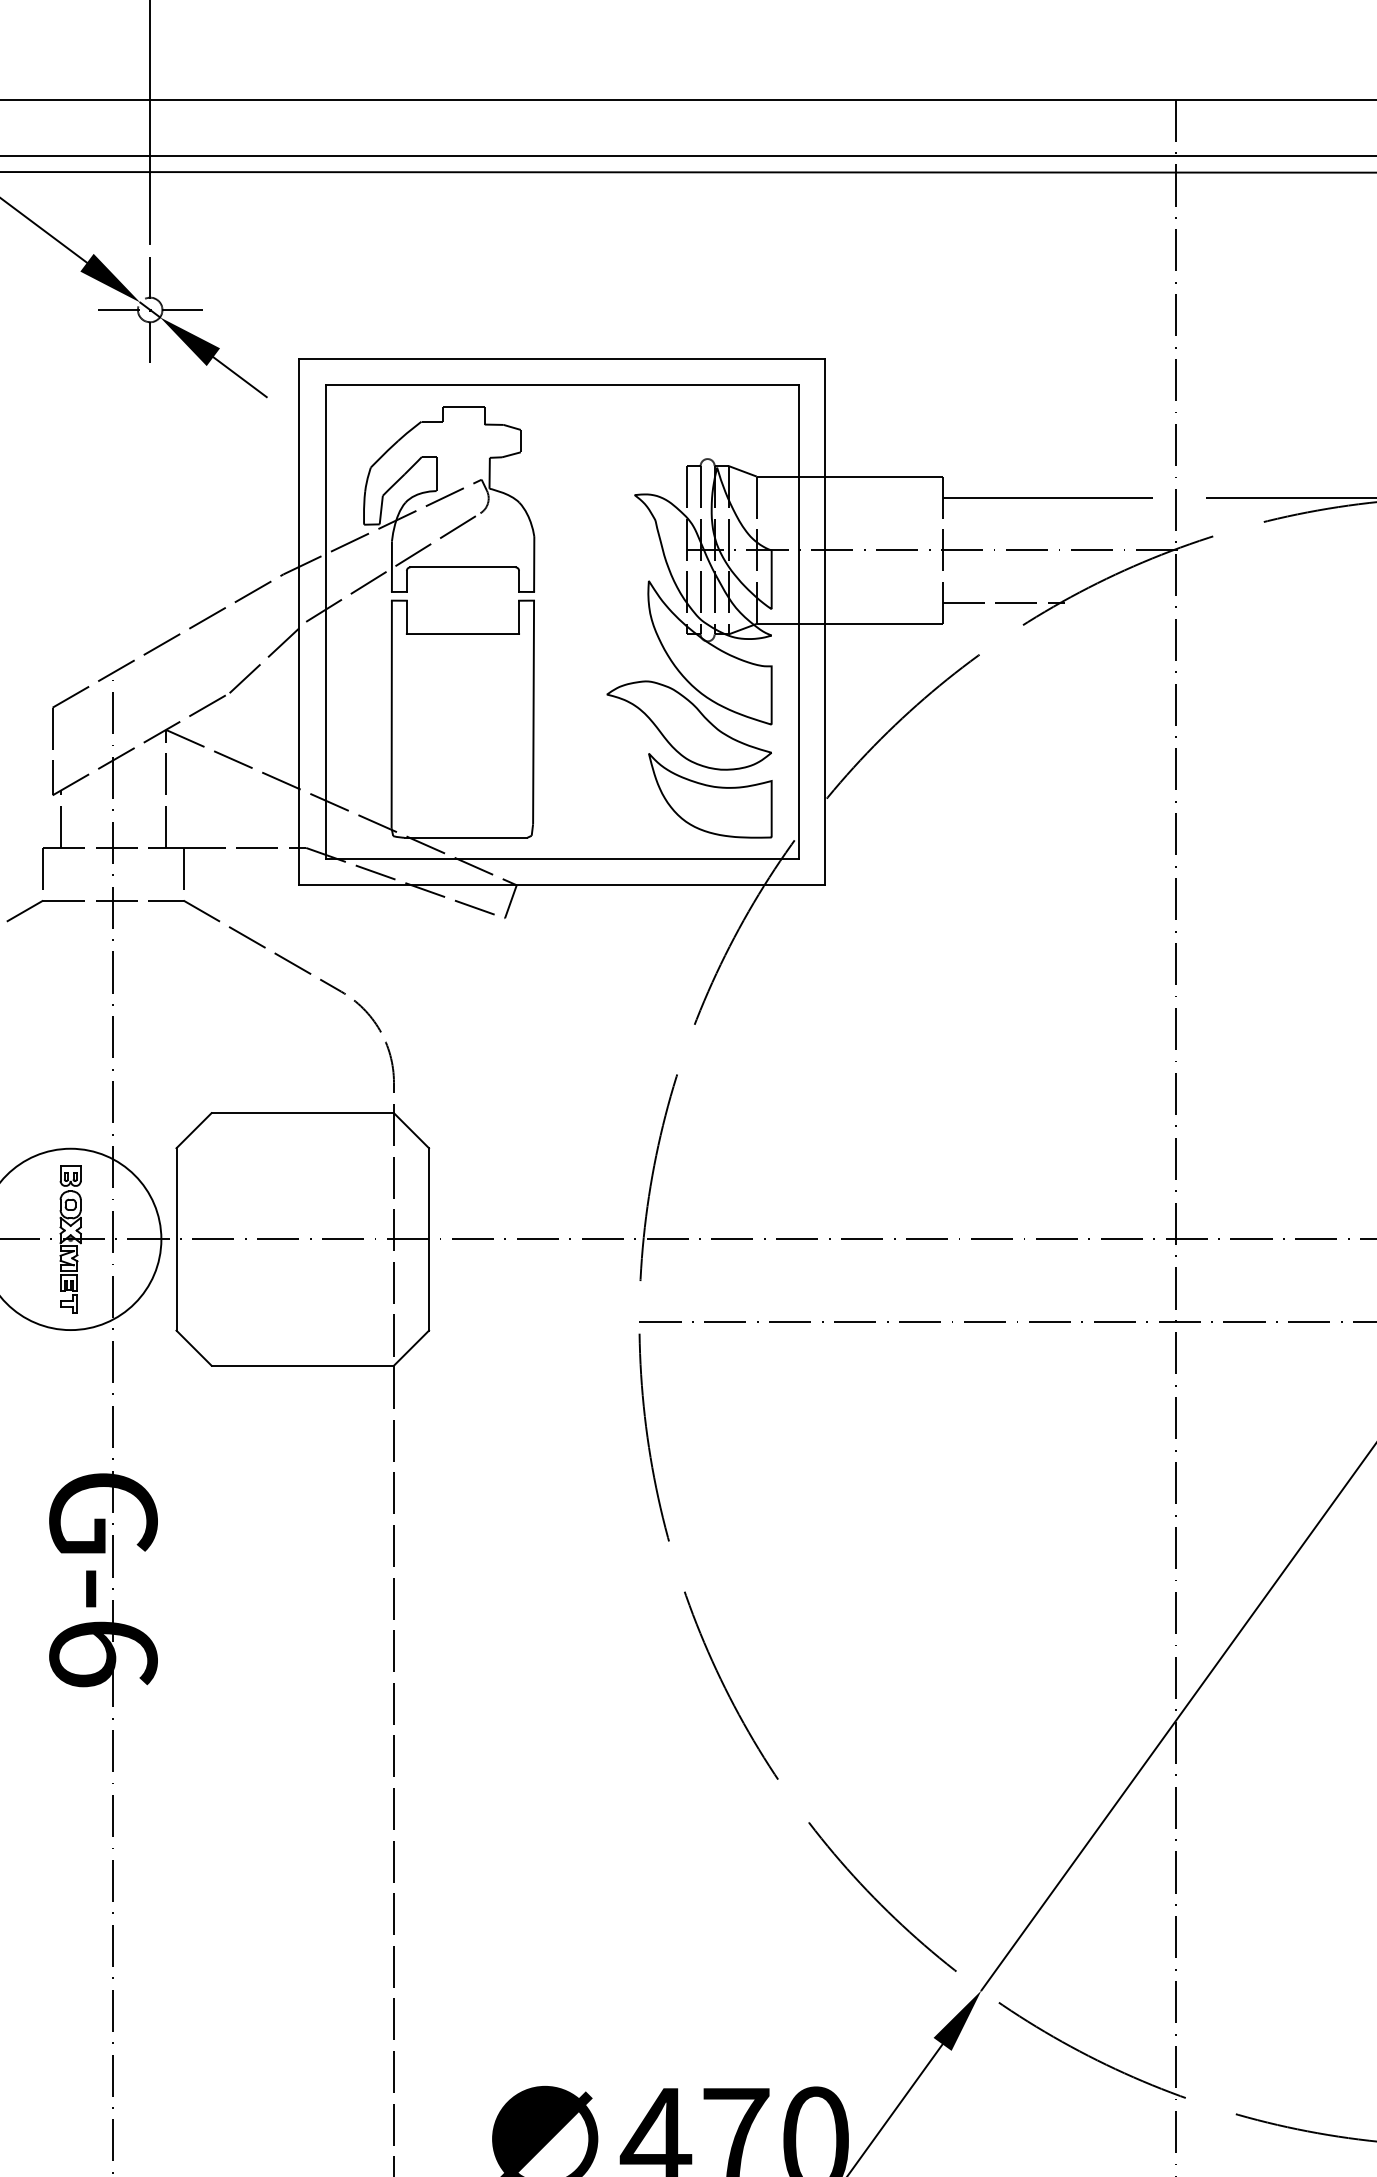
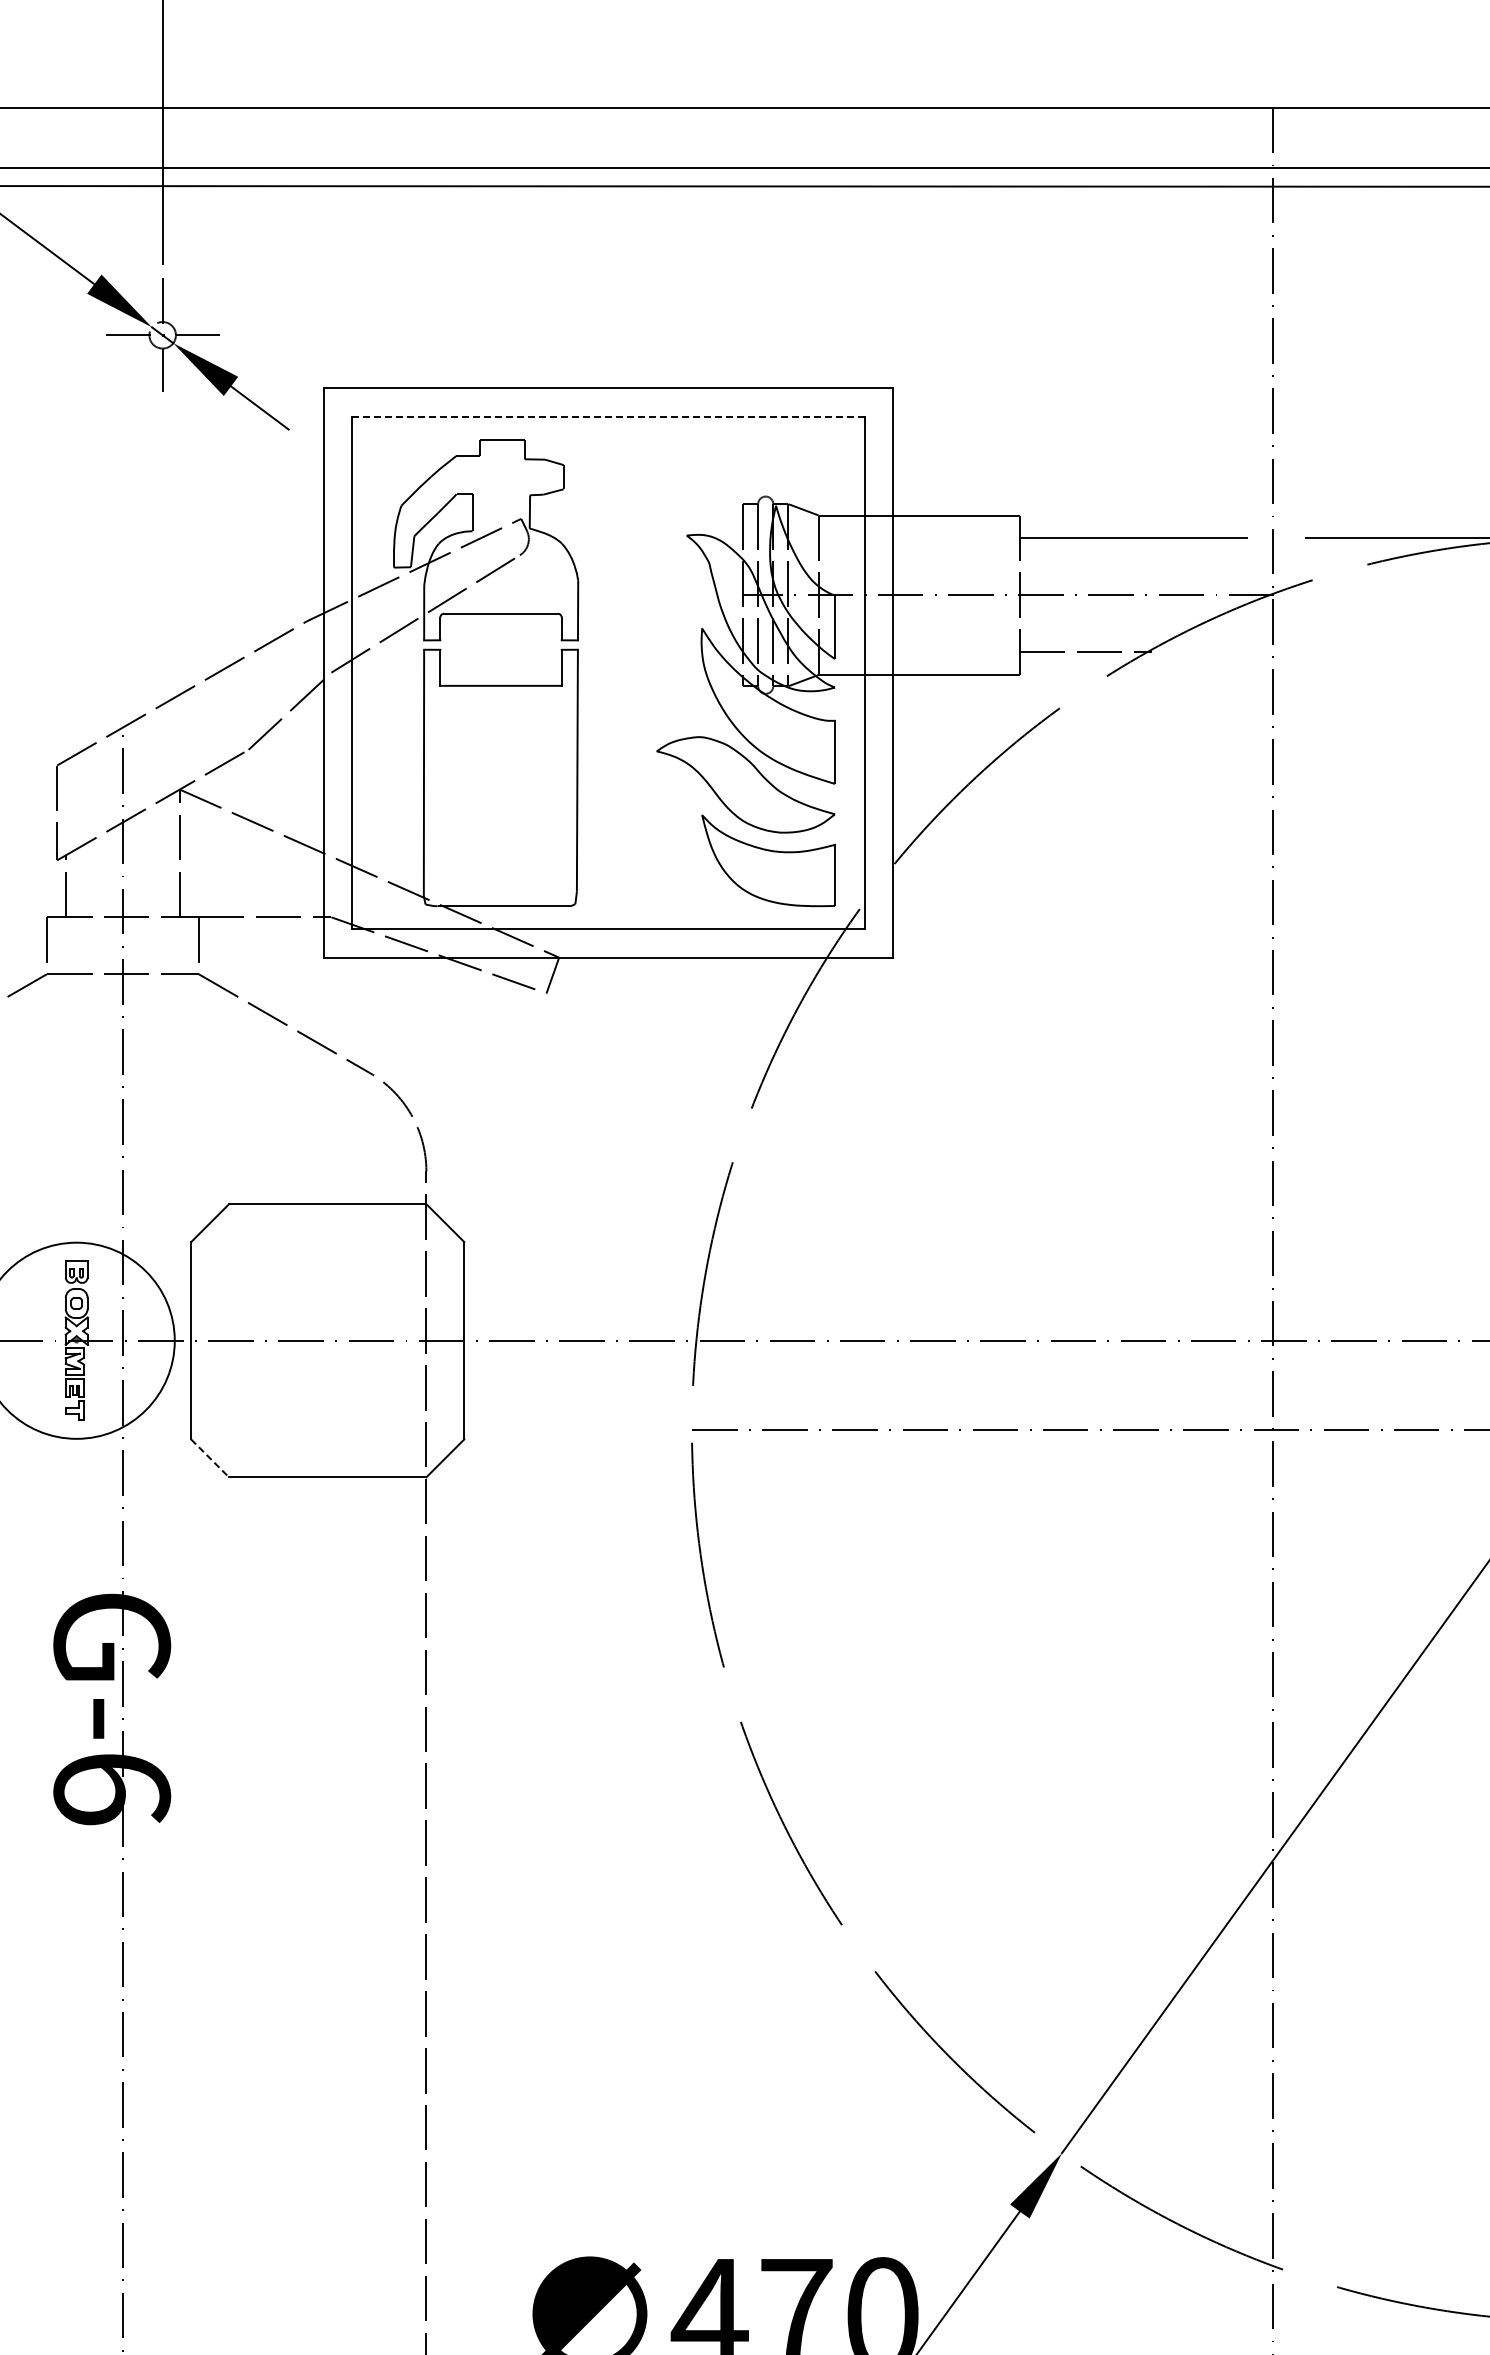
line: (563, 385) -> (609, 416), solid -> dashed
line: (194, 1348) -> (210, 1458), solid -> dashed

